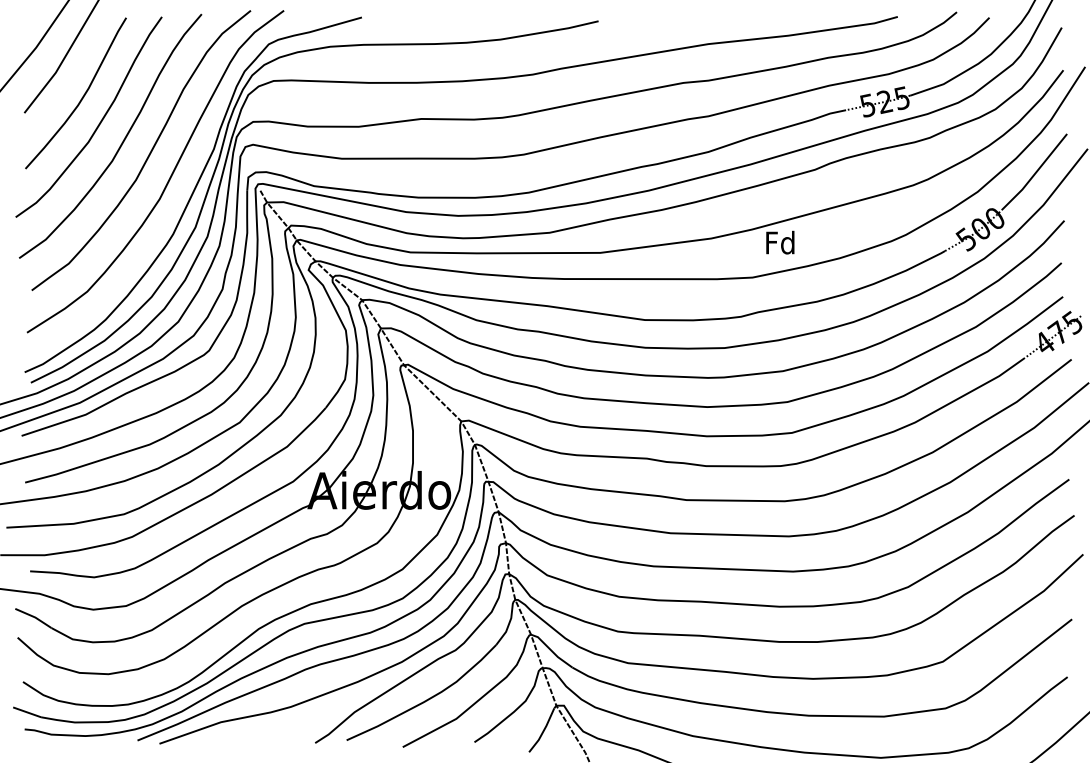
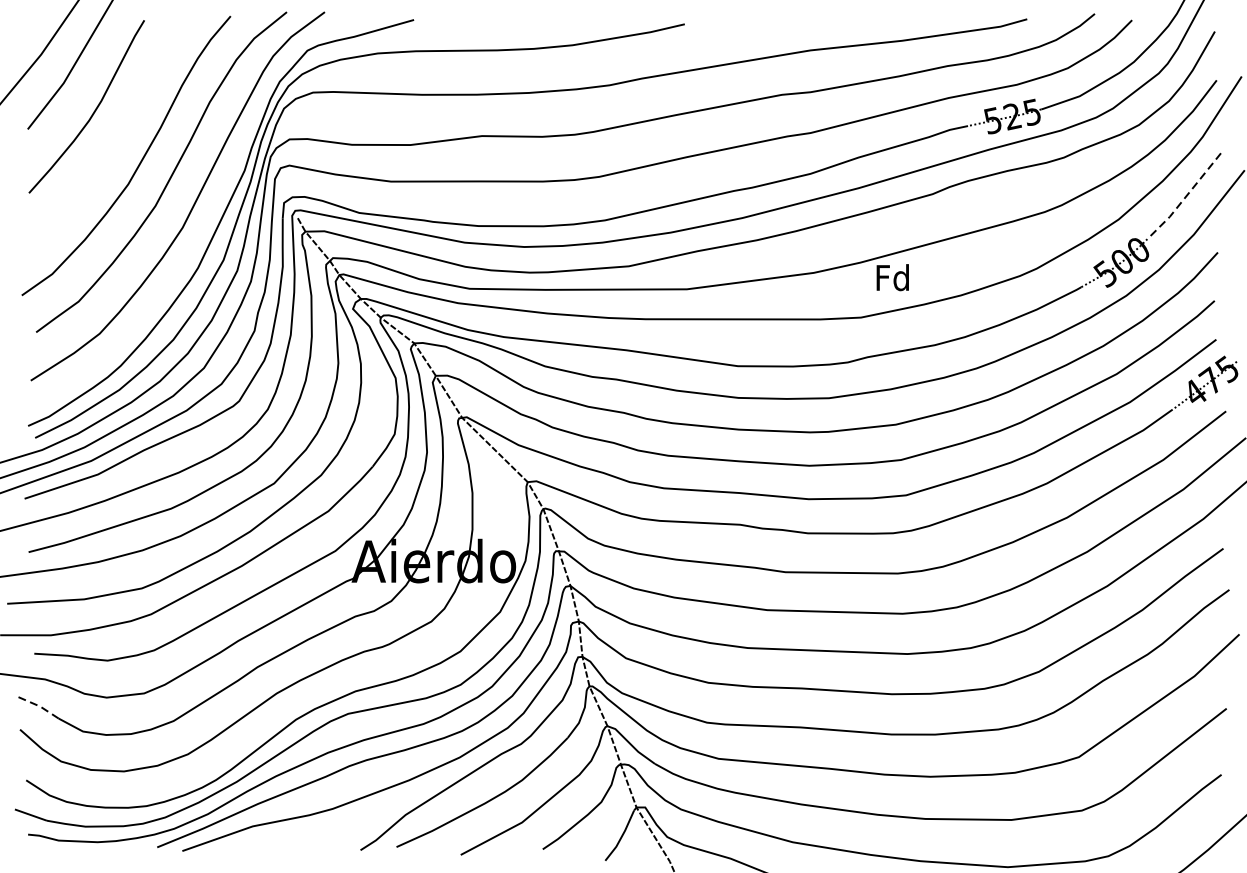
curve: (99, 122) -> (113, 140), removed
line: (1034, 174) -> (1183, 199), solid -> dashed
line: (34, 617) -> (39, 706), solid -> dashed

